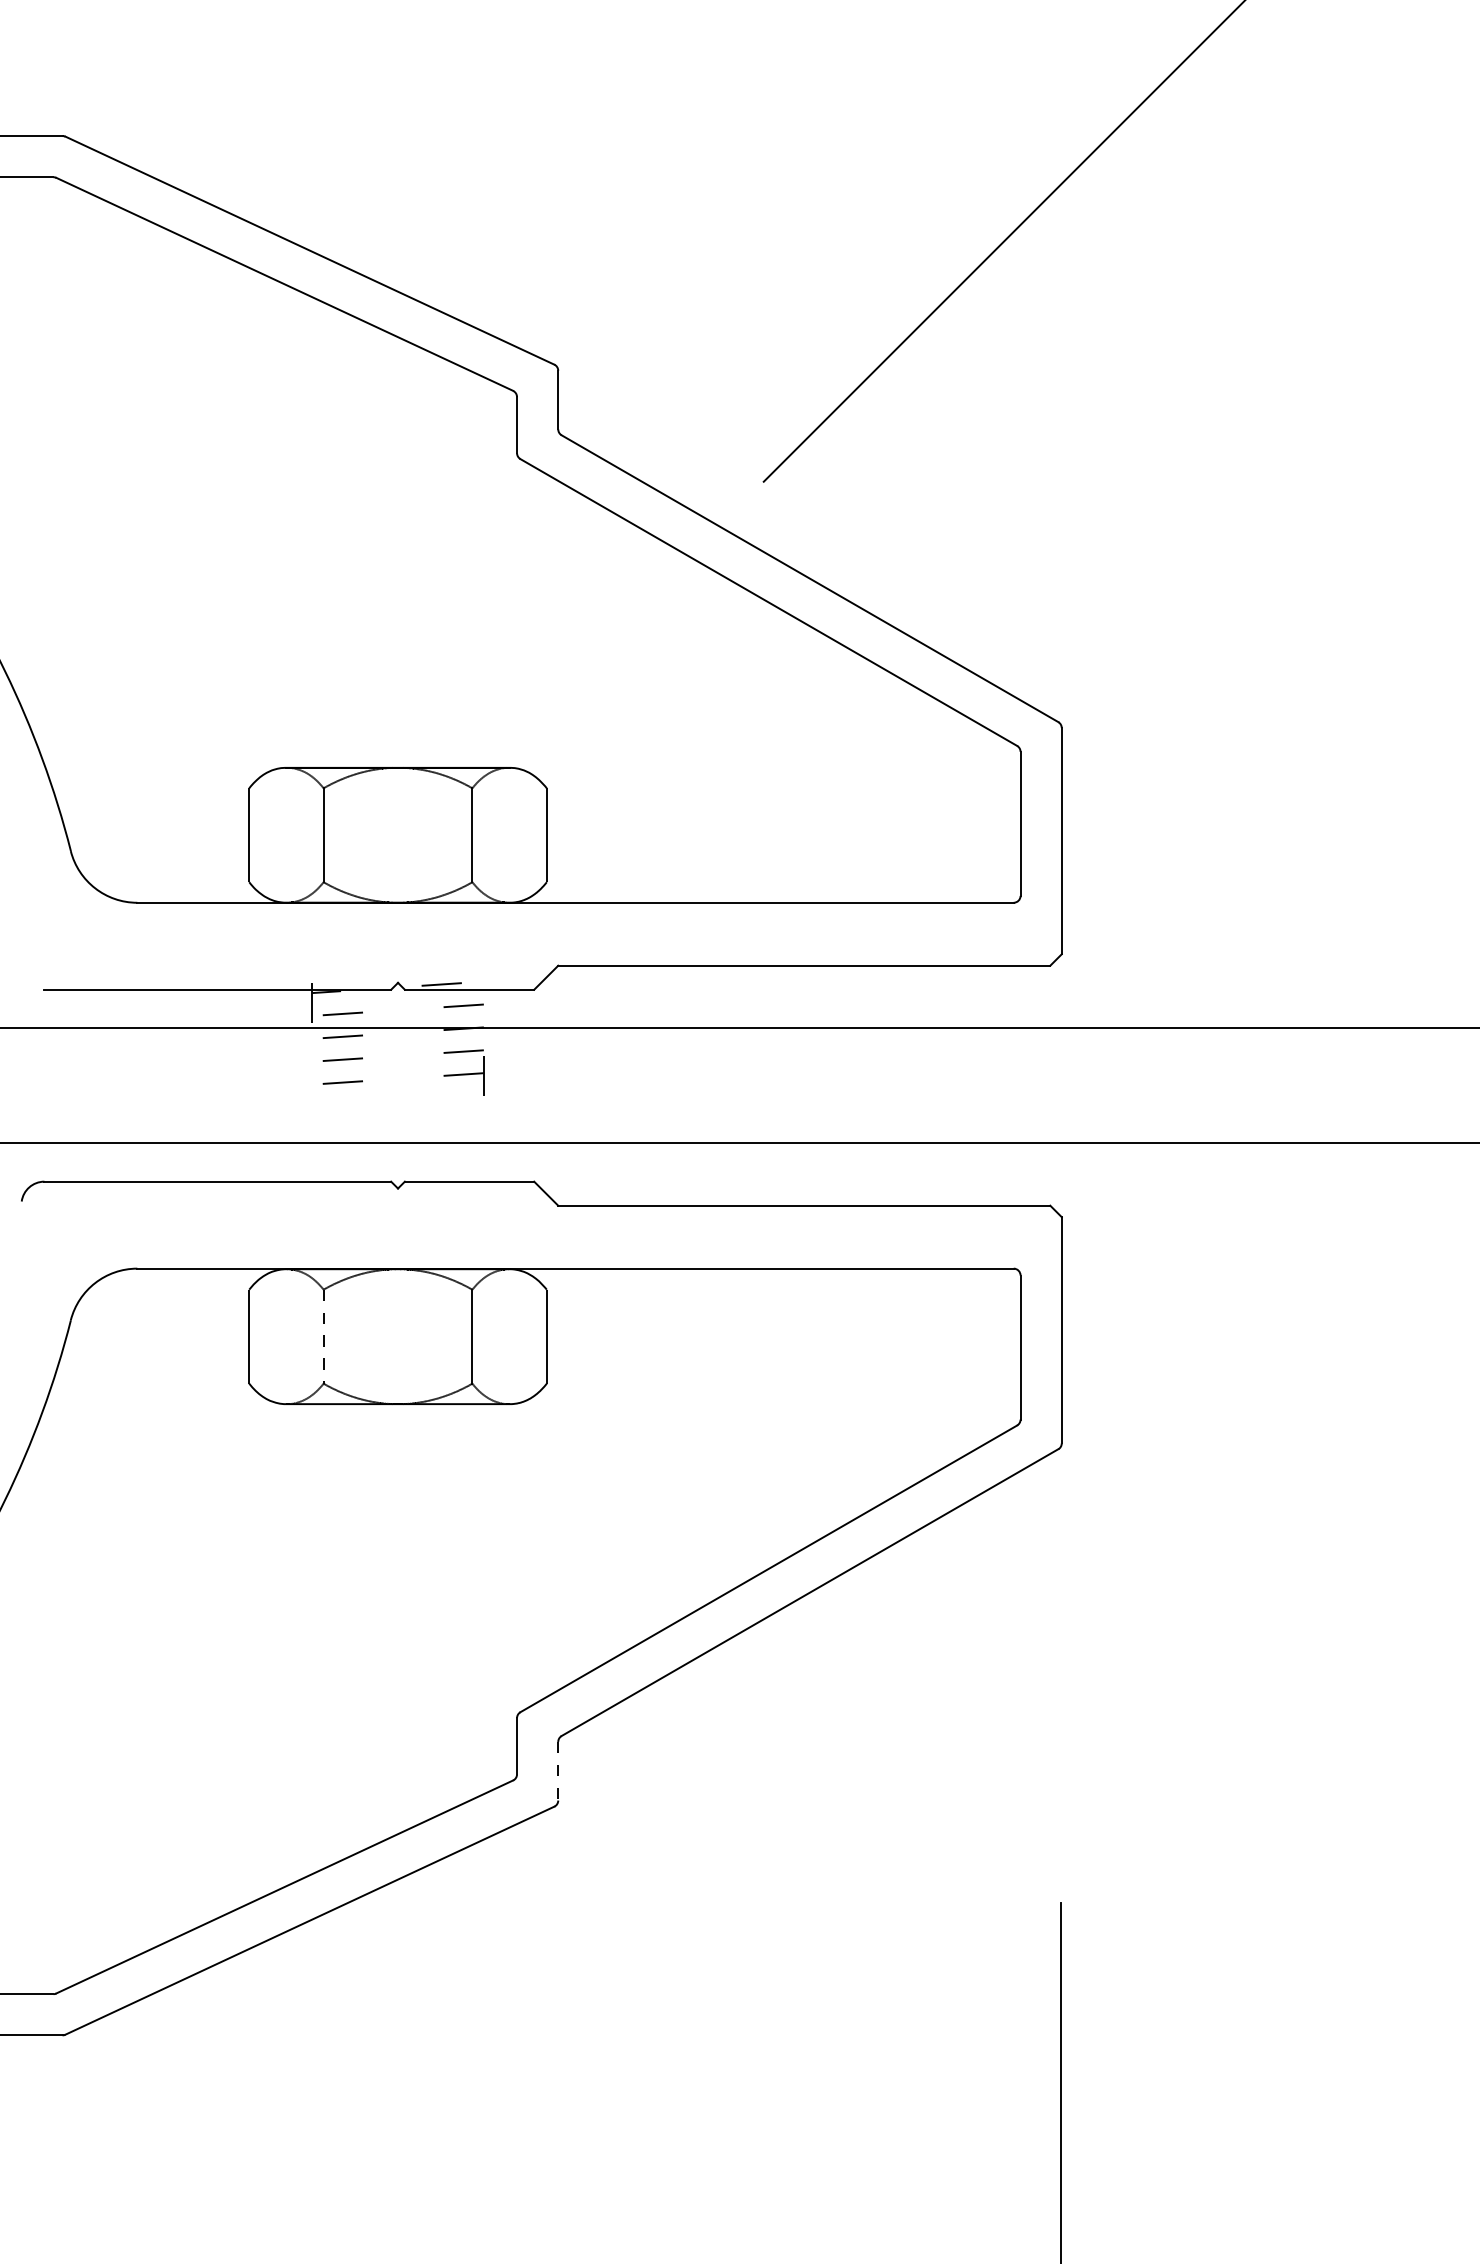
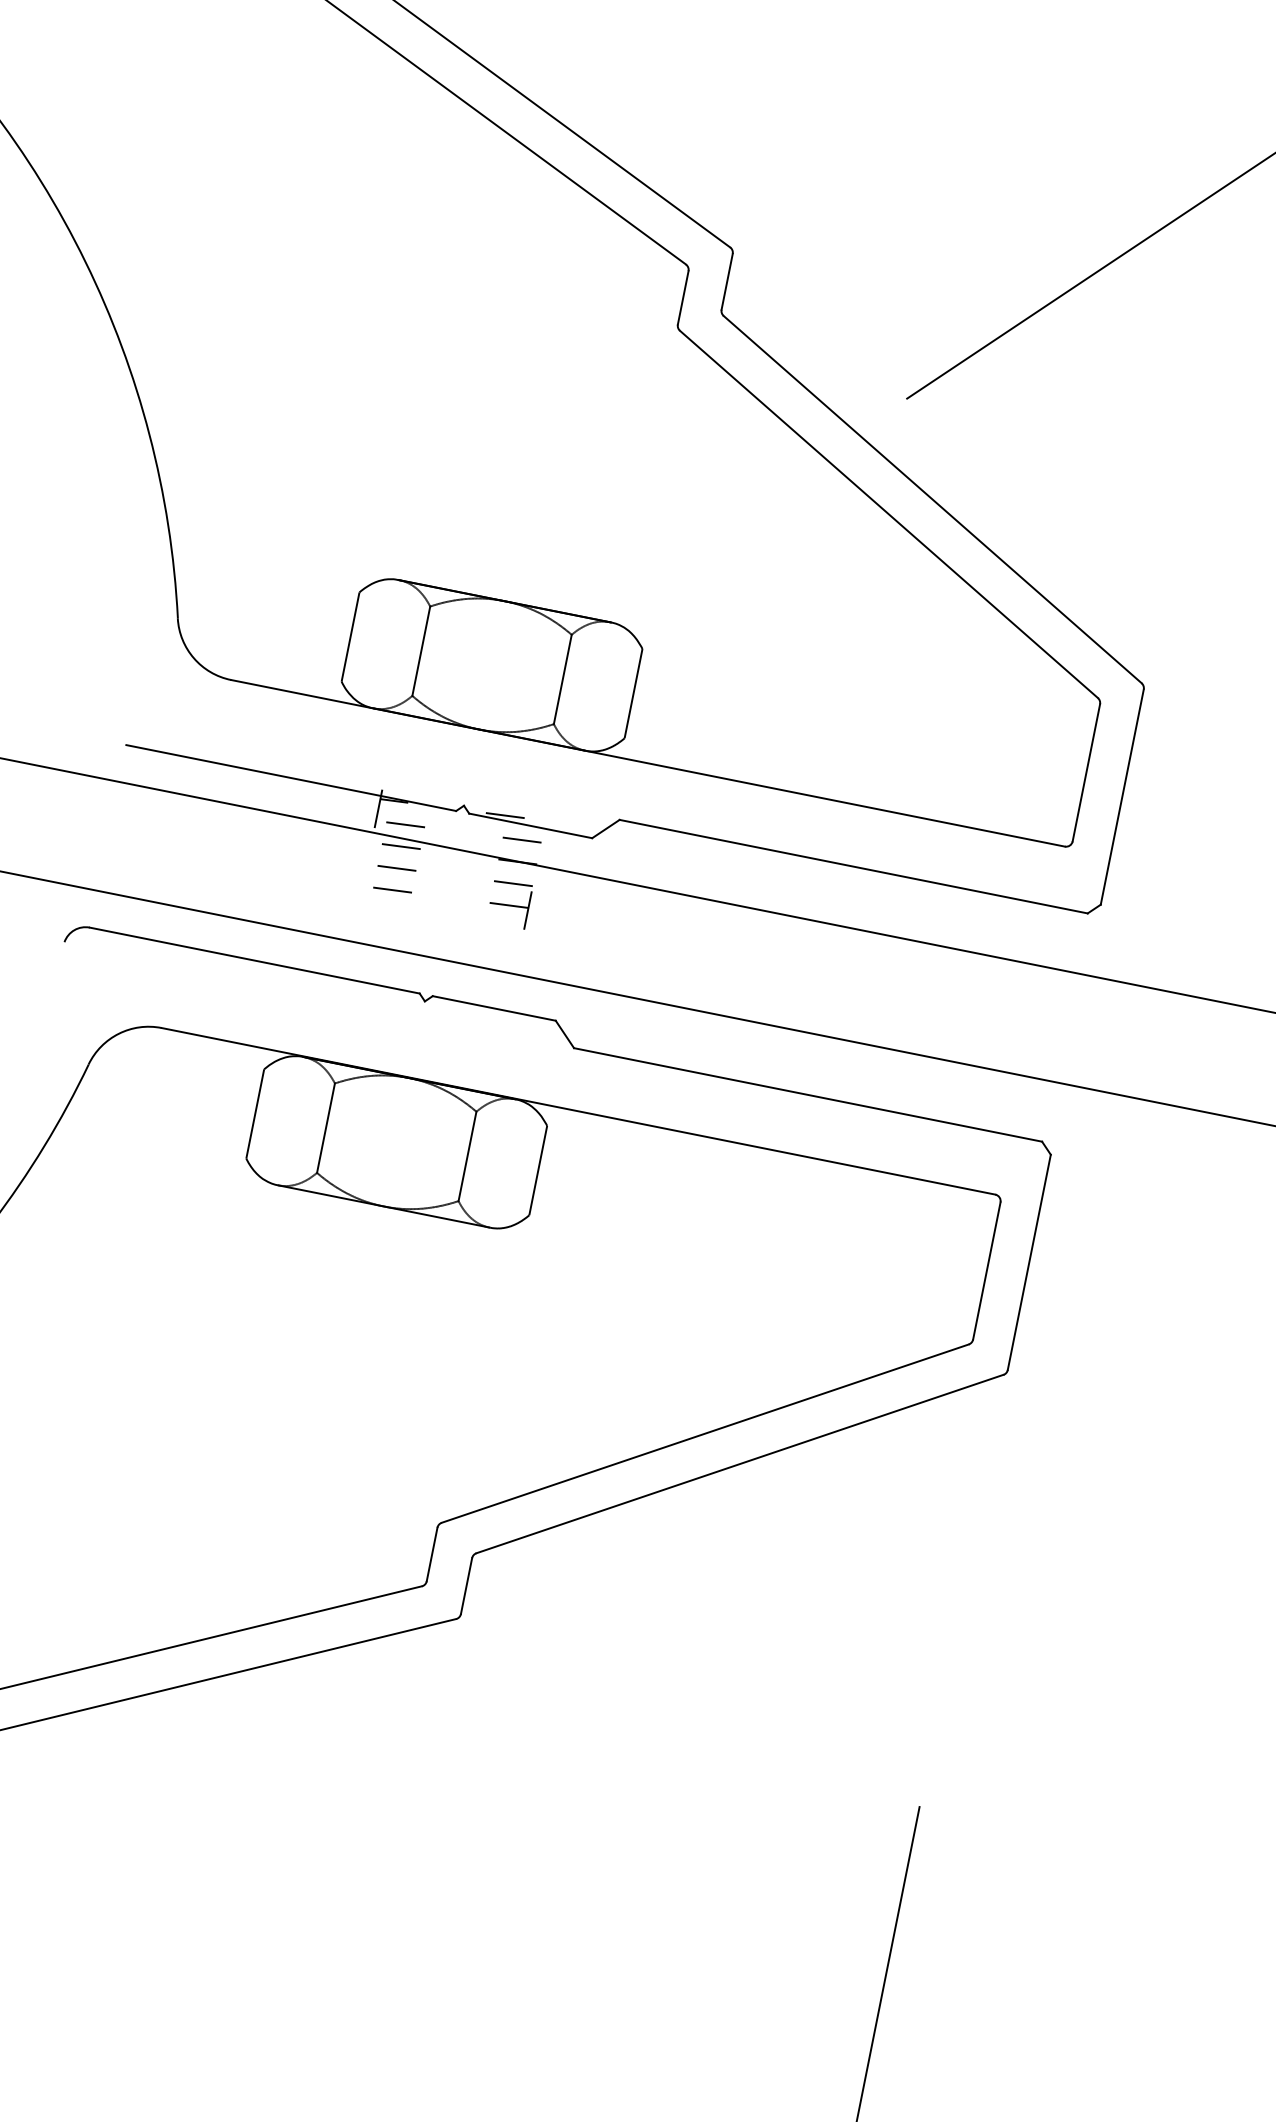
line: (323, 1336) -> (325, 1127), dashed -> solid
line: (558, 1771) -> (466, 1586), dashed -> solid

